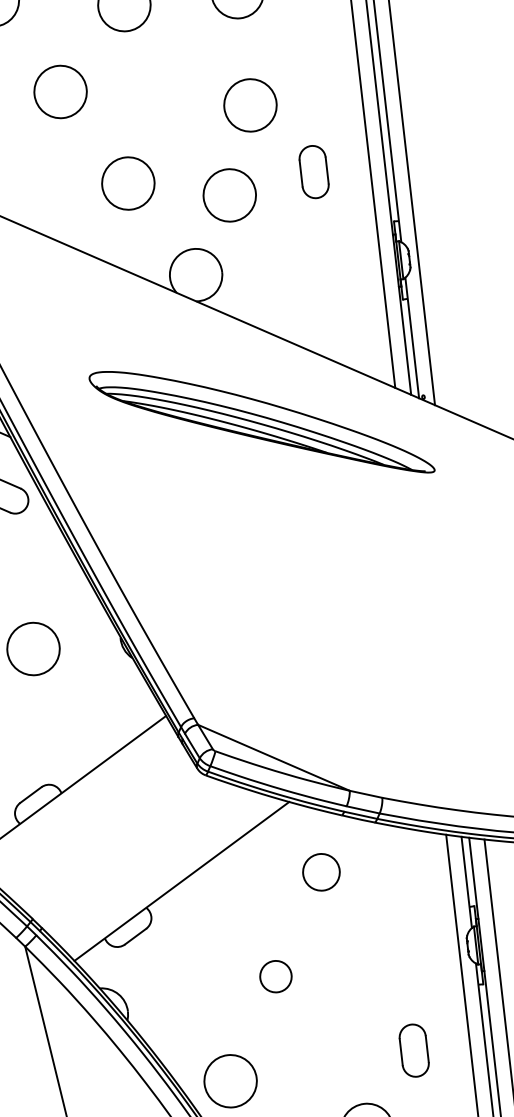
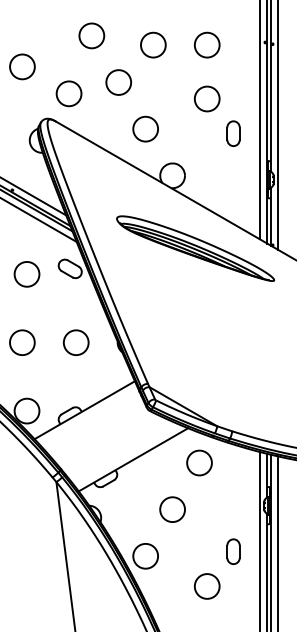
circle: (229, 194) -> (192, 139), removed
circle: (321, 871) -> (199, 462), size x1.43
circle: (275, 976) -> (172, 509), size x1.67

